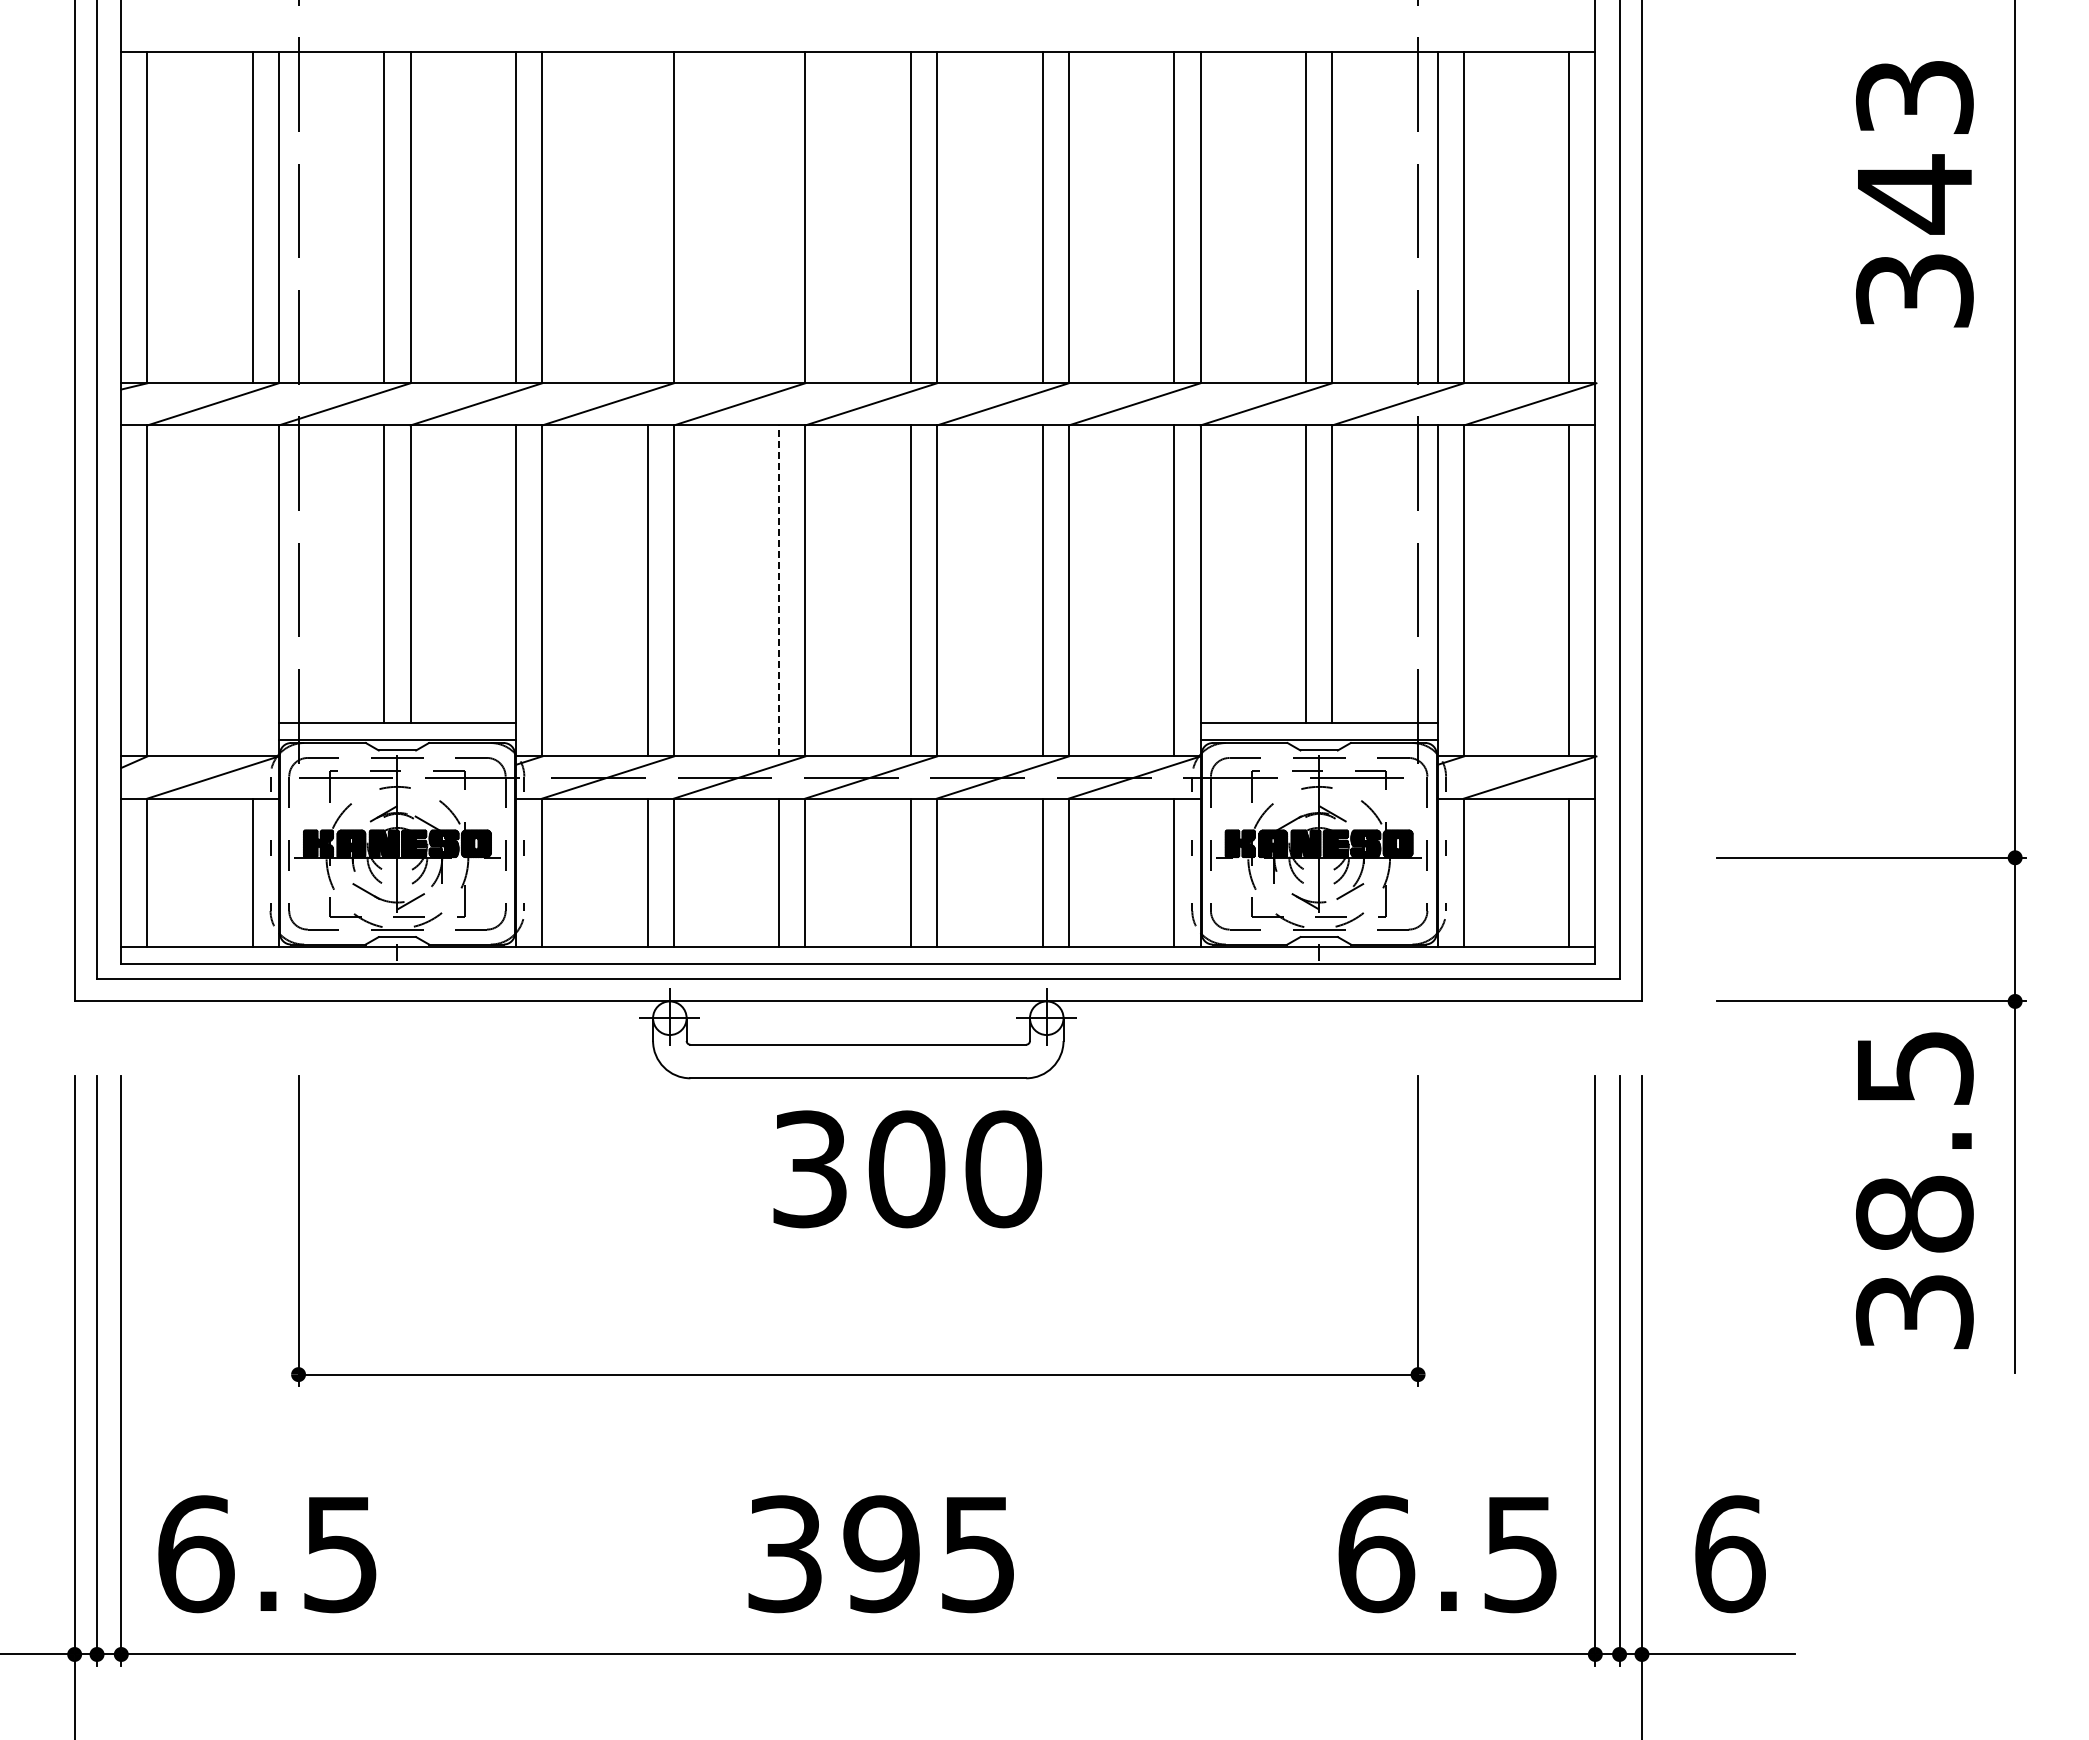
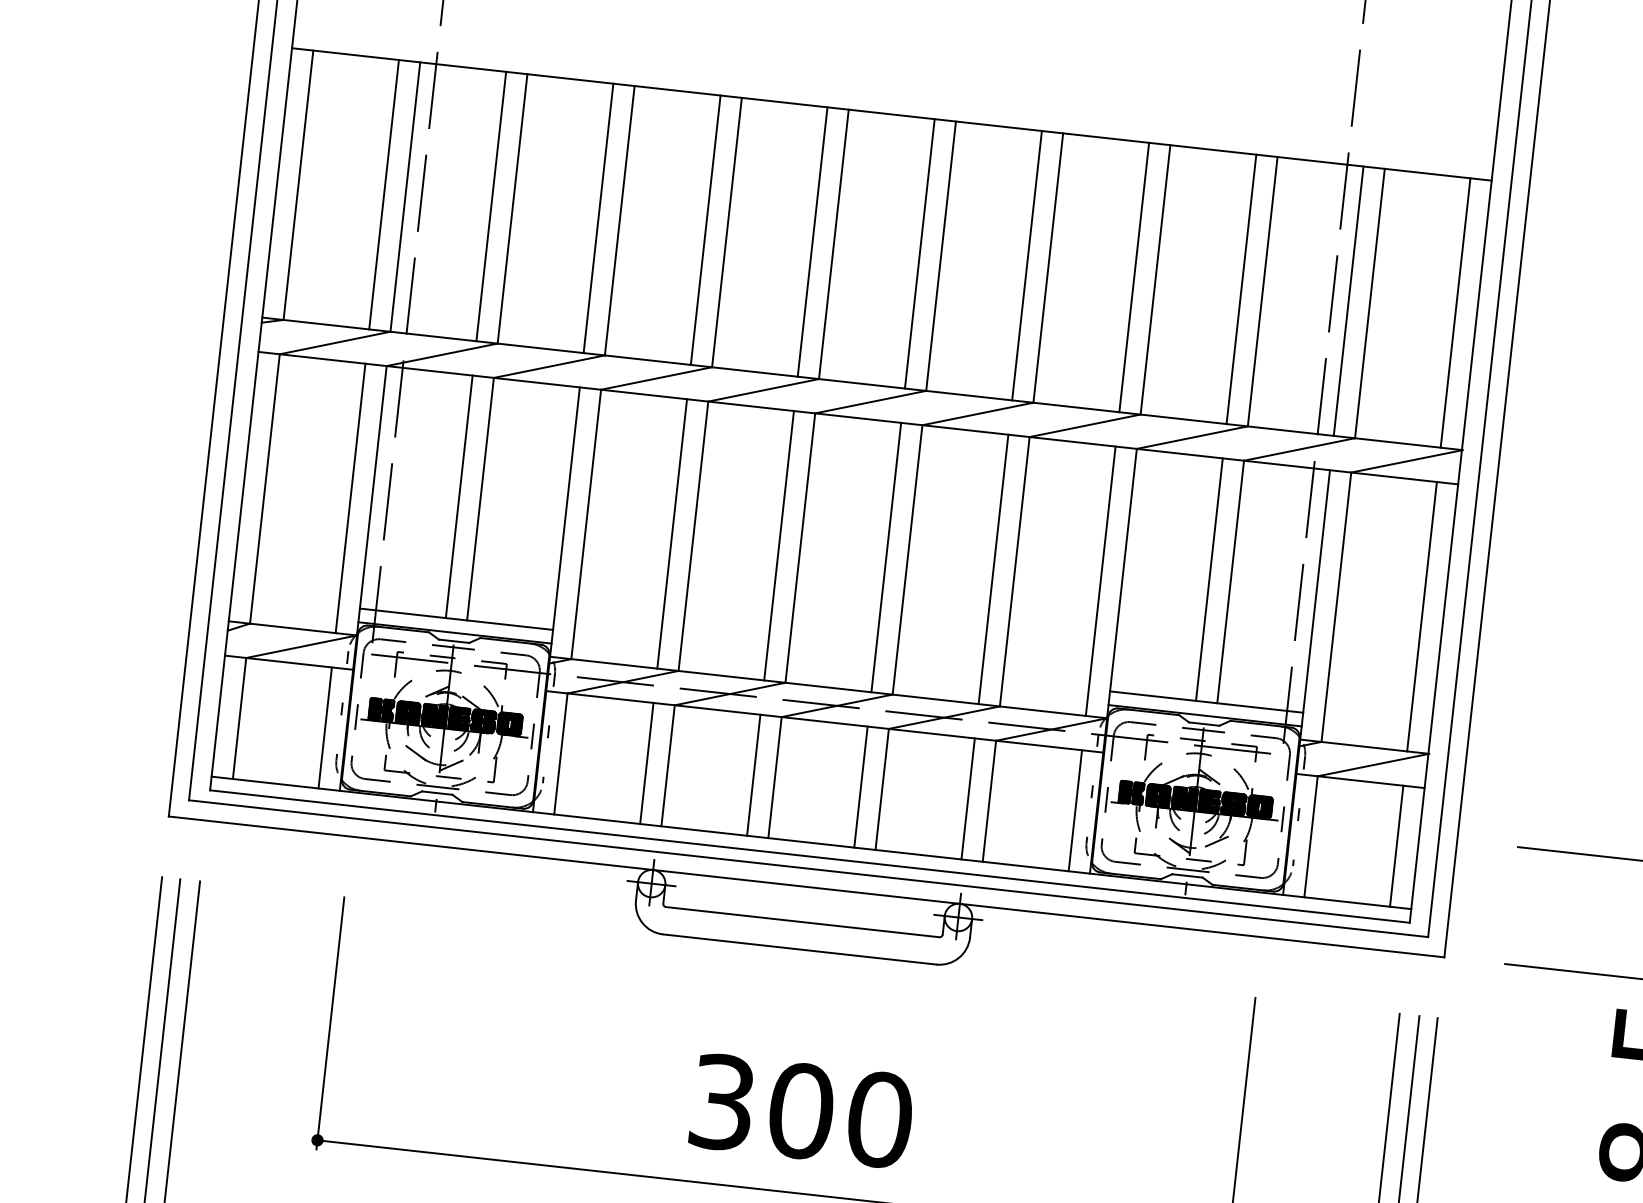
line: (647, 217) -> (705, 229), added
line: (779, 217) -> (812, 241), added
line: (252, 590) -> (350, 498), added
line: (779, 590) -> (779, 545), dashed -> solid
text: (907, 1169) -> (801, 1111), moved

